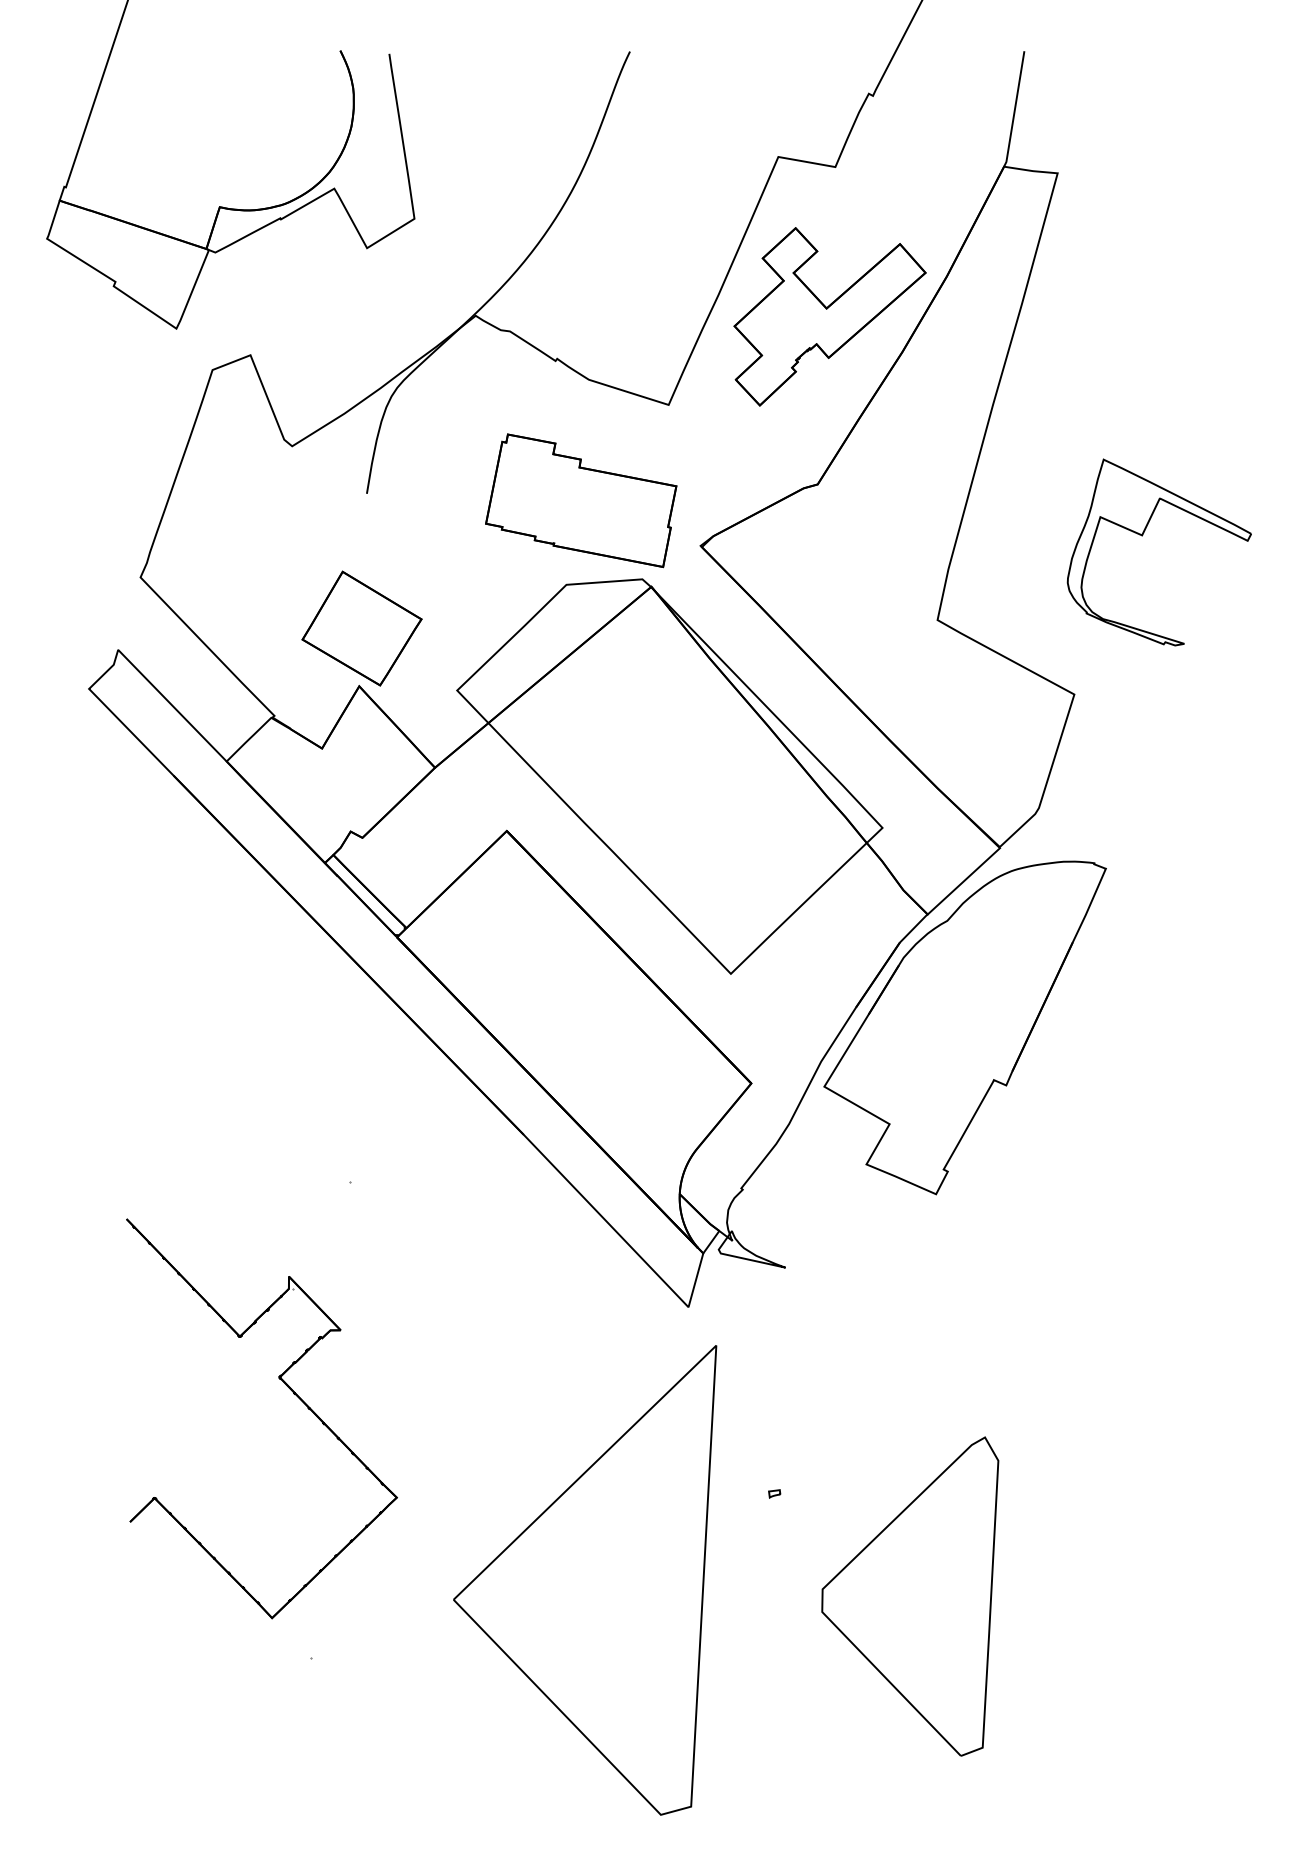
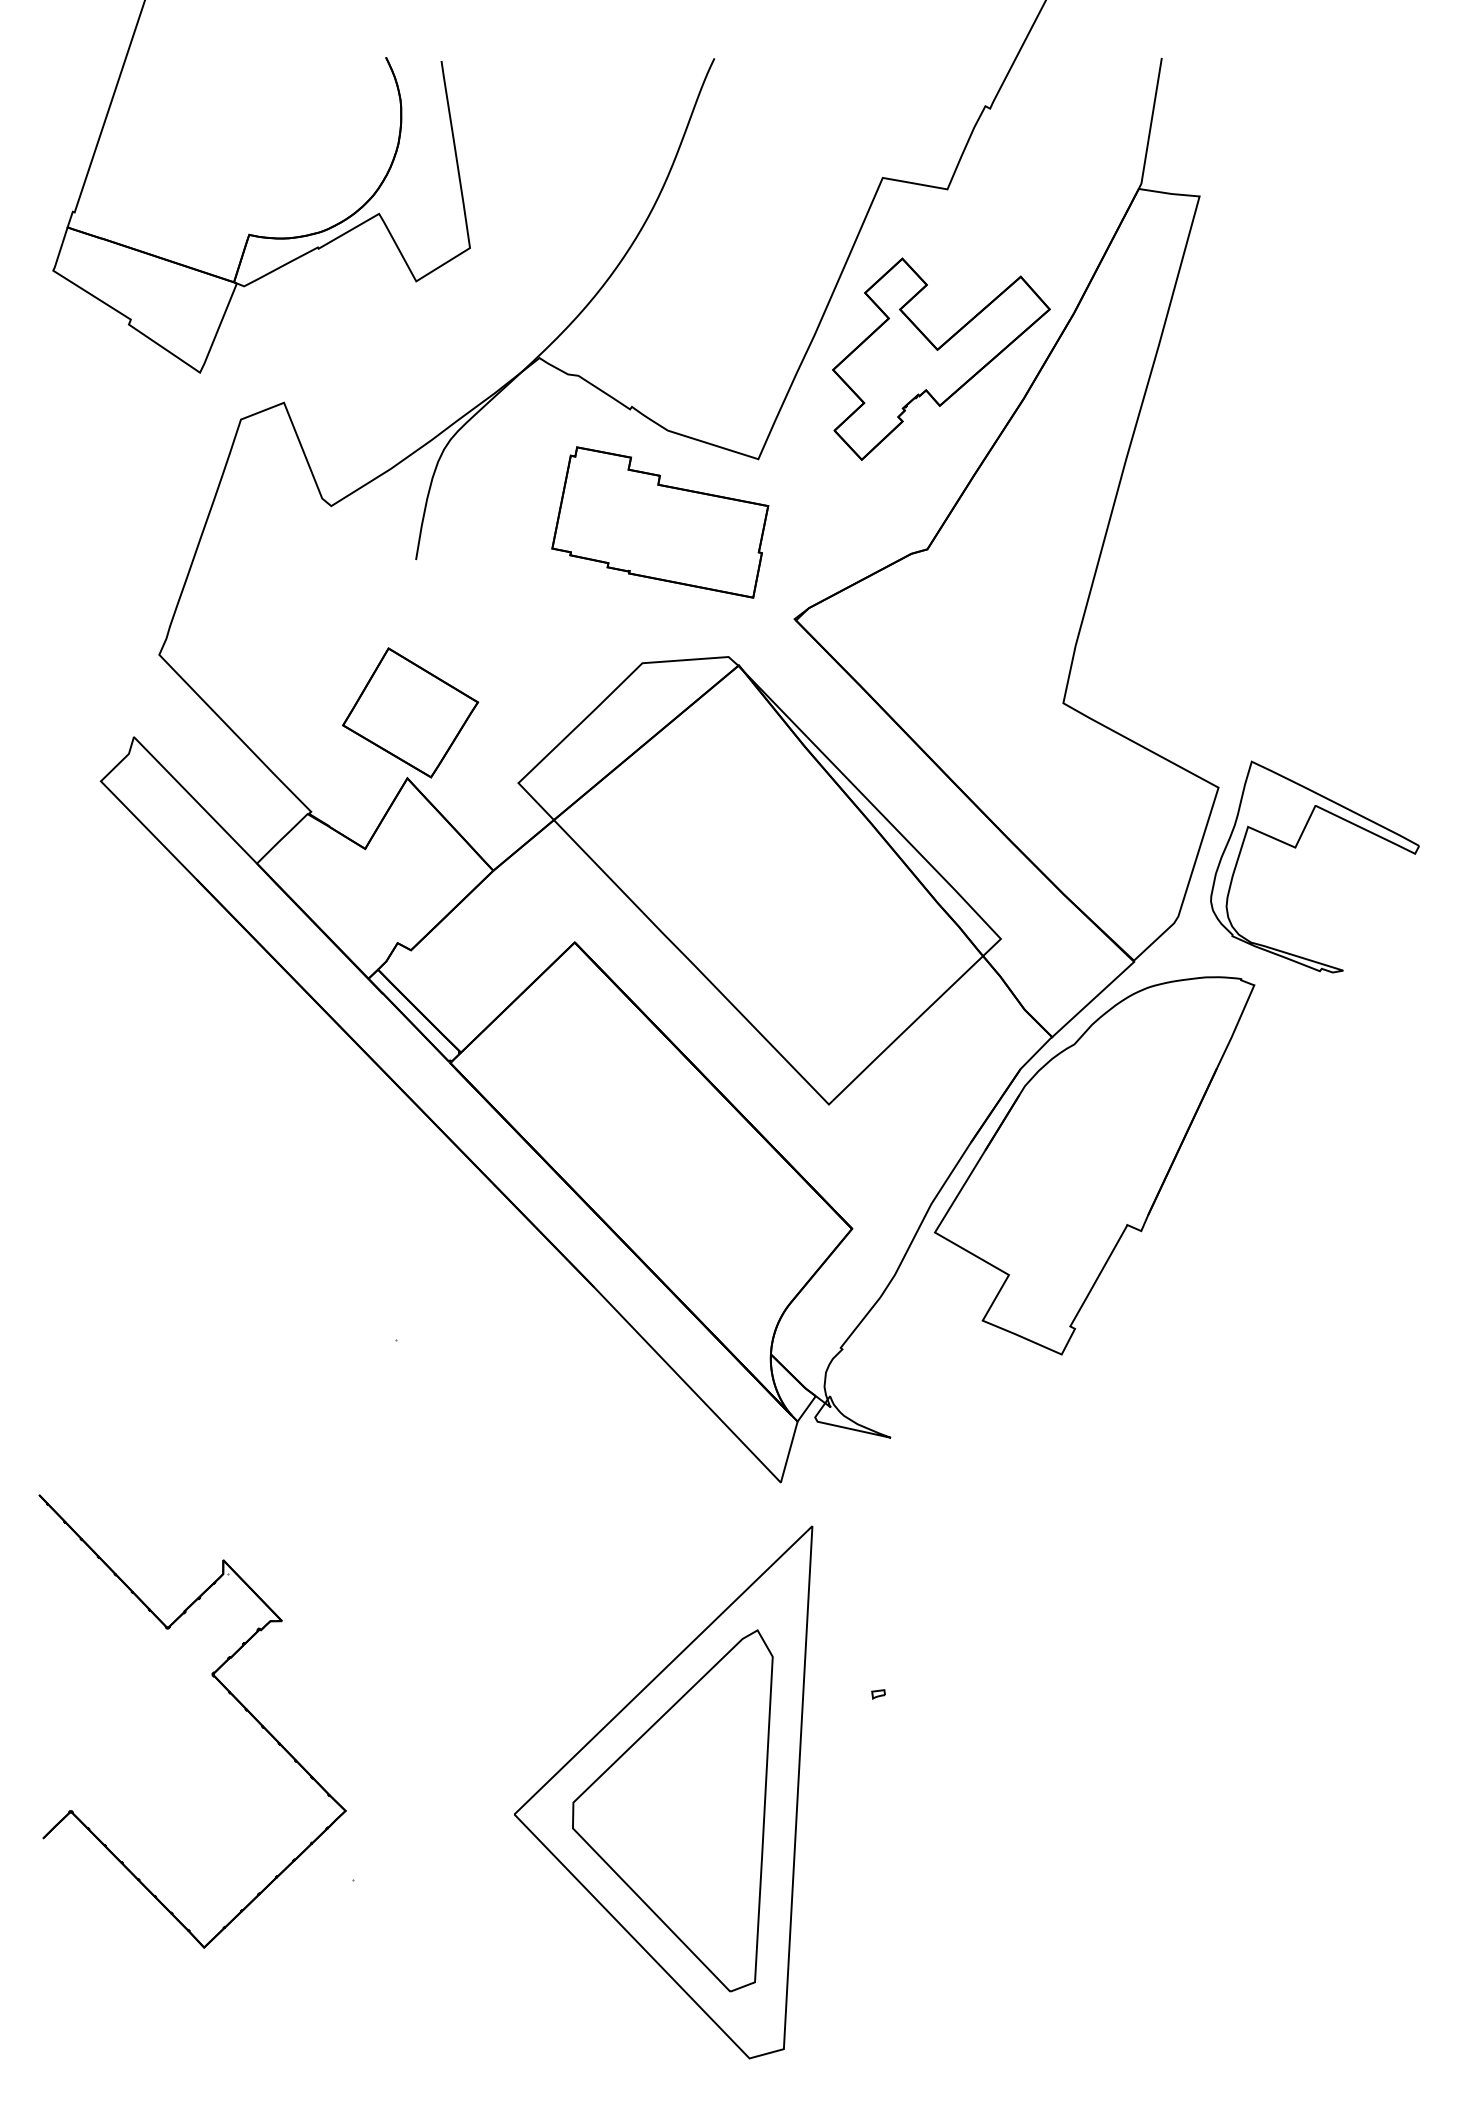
part: (581, 500) -> (660, 522), moved
part: (1142, 536) -> (1295, 848), moved
part: (293, 1394) -> (228, 1693), moved
part: (910, 1596) -> (673, 1810), moved

